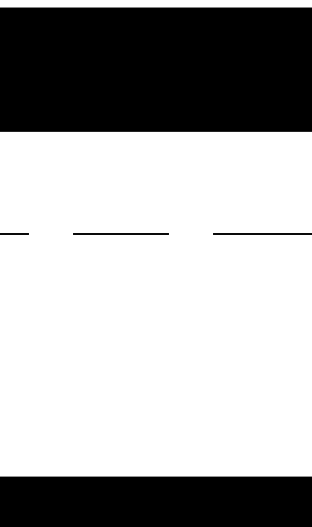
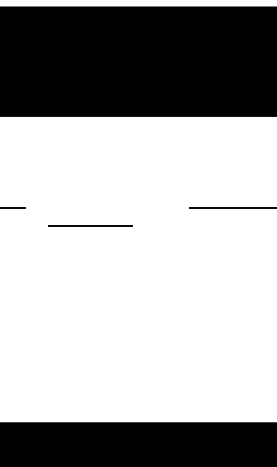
line: (121, 234) -> (90, 225), moved

